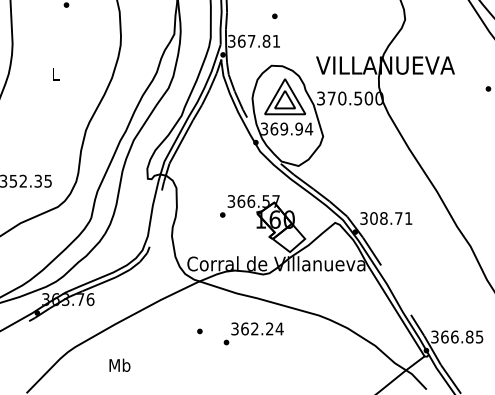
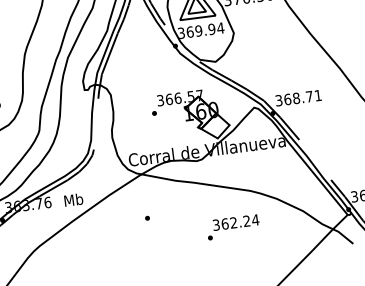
text: (373, 218) -> (287, 99), 308.71 -> 368.71
text: (253, 333) -> (233, 227), moved
text: (119, 364) -> (73, 199), moved

